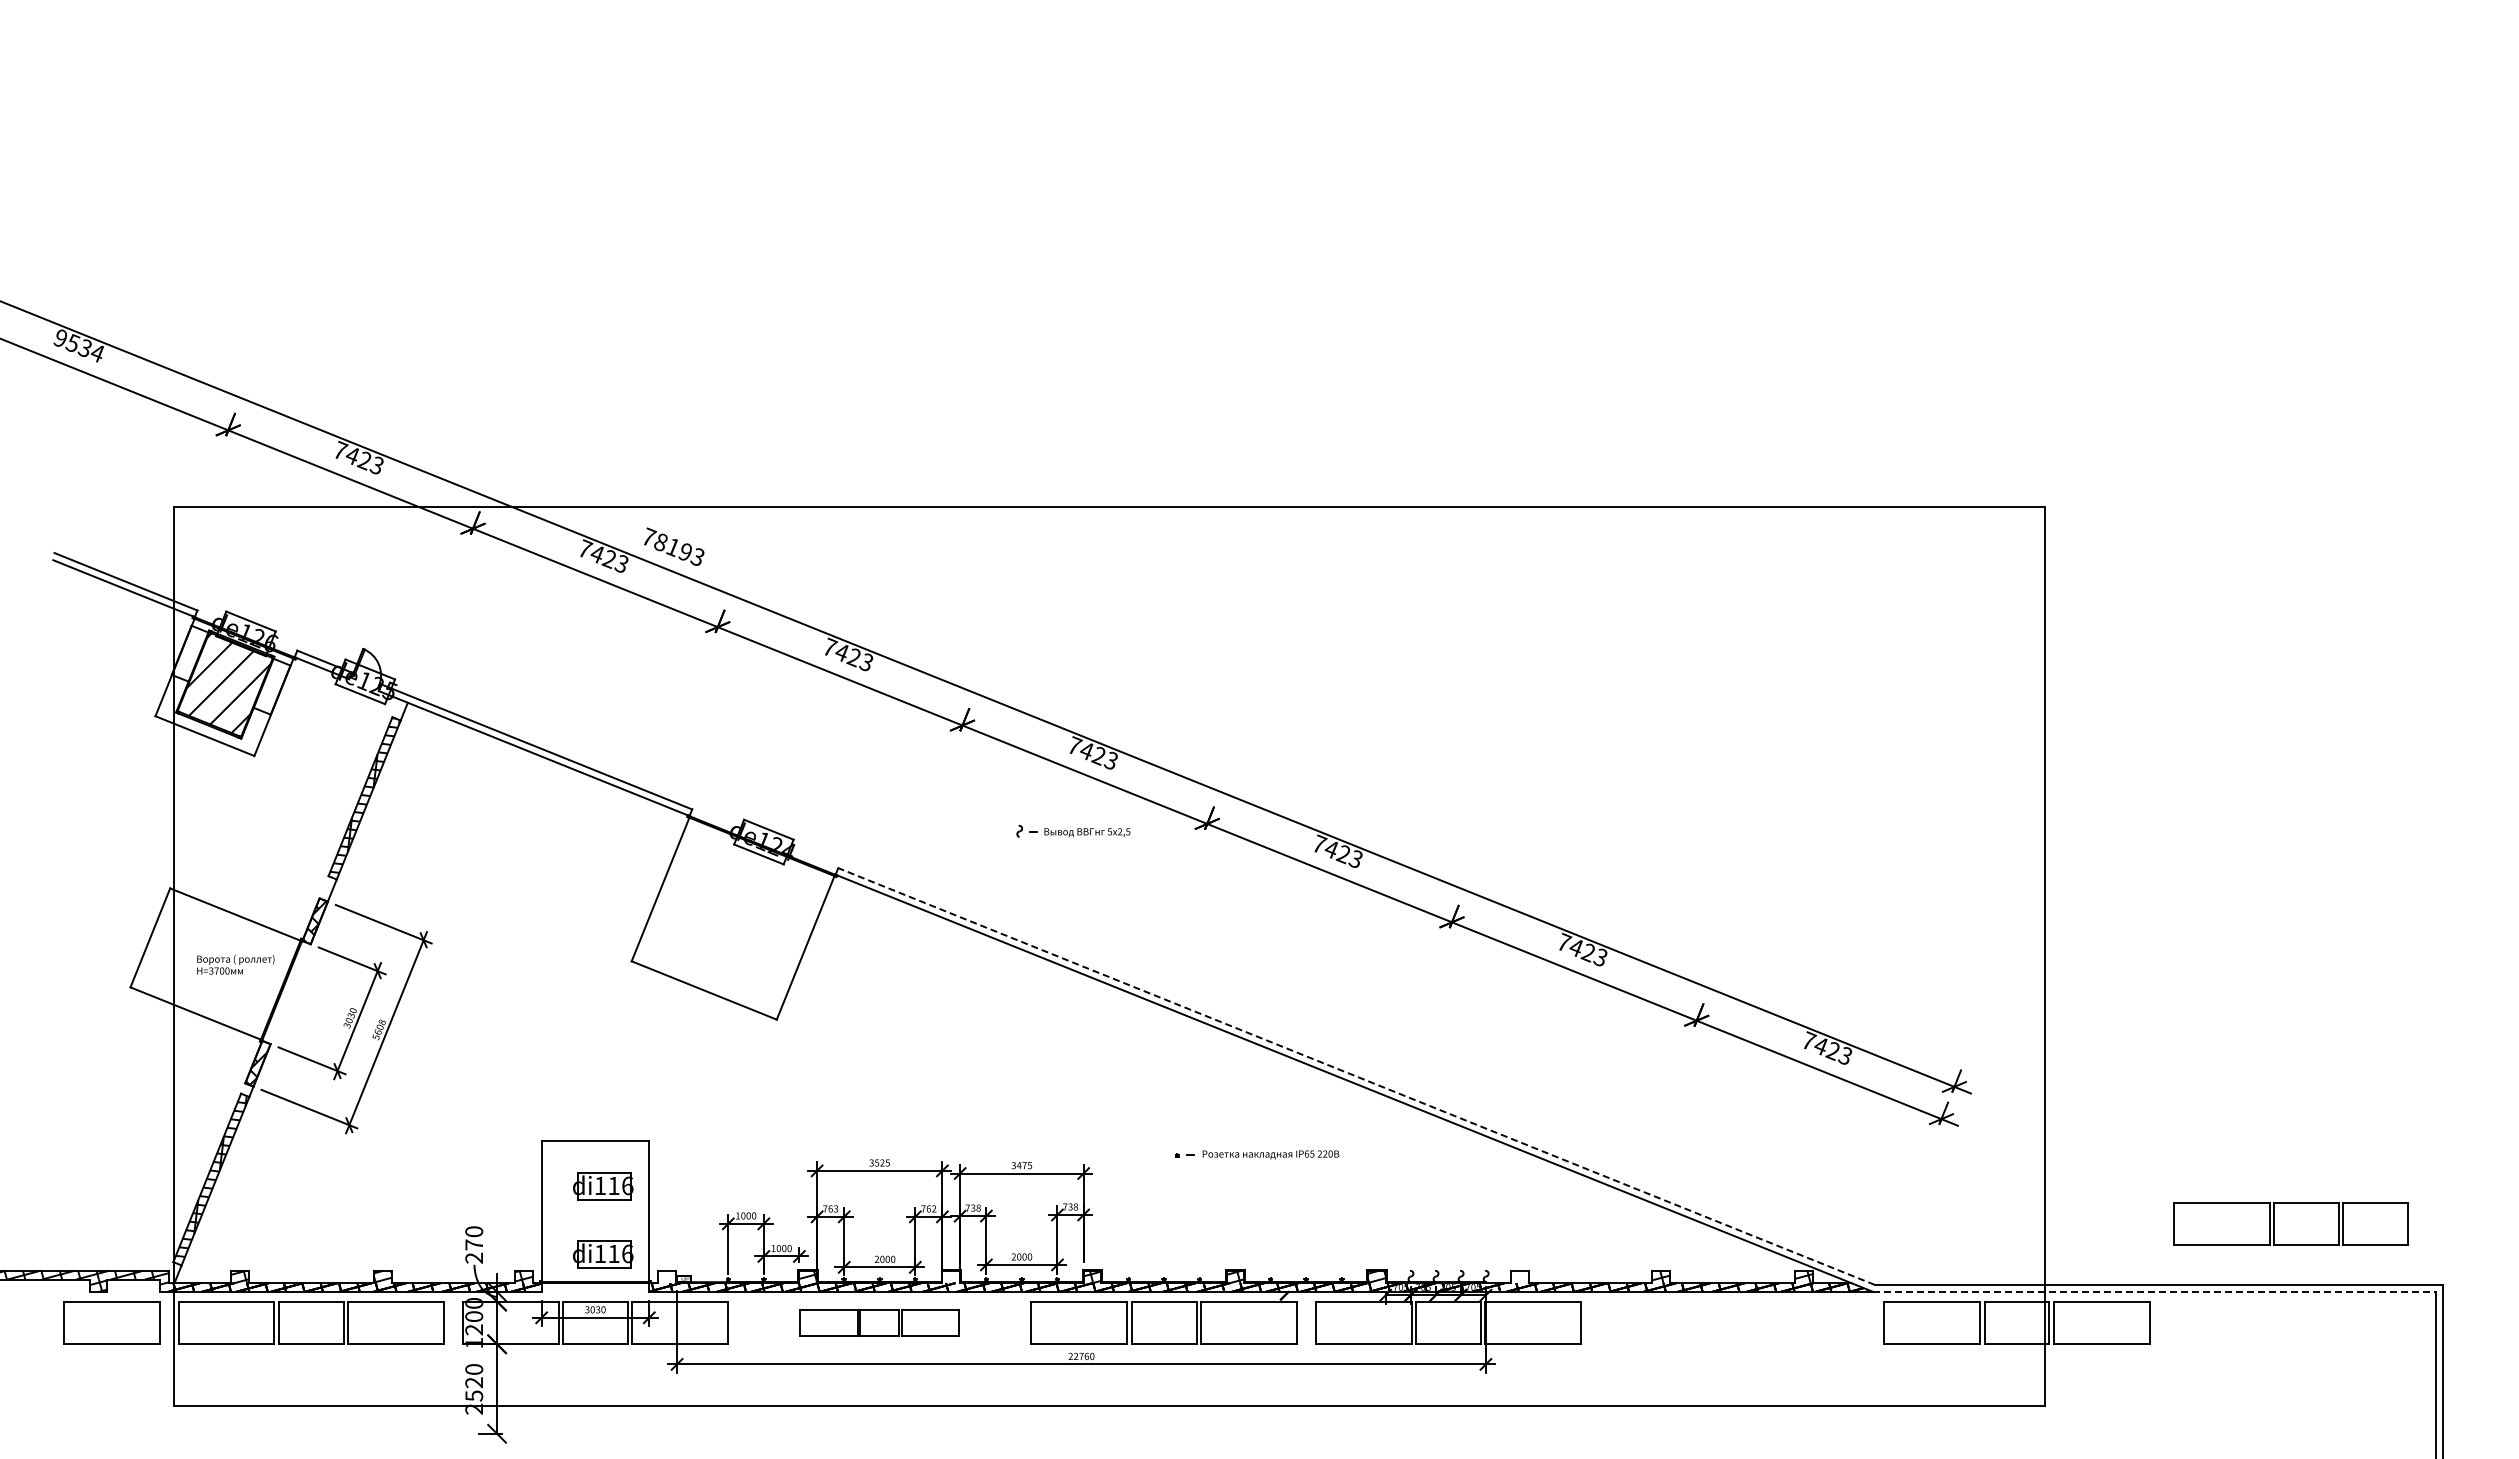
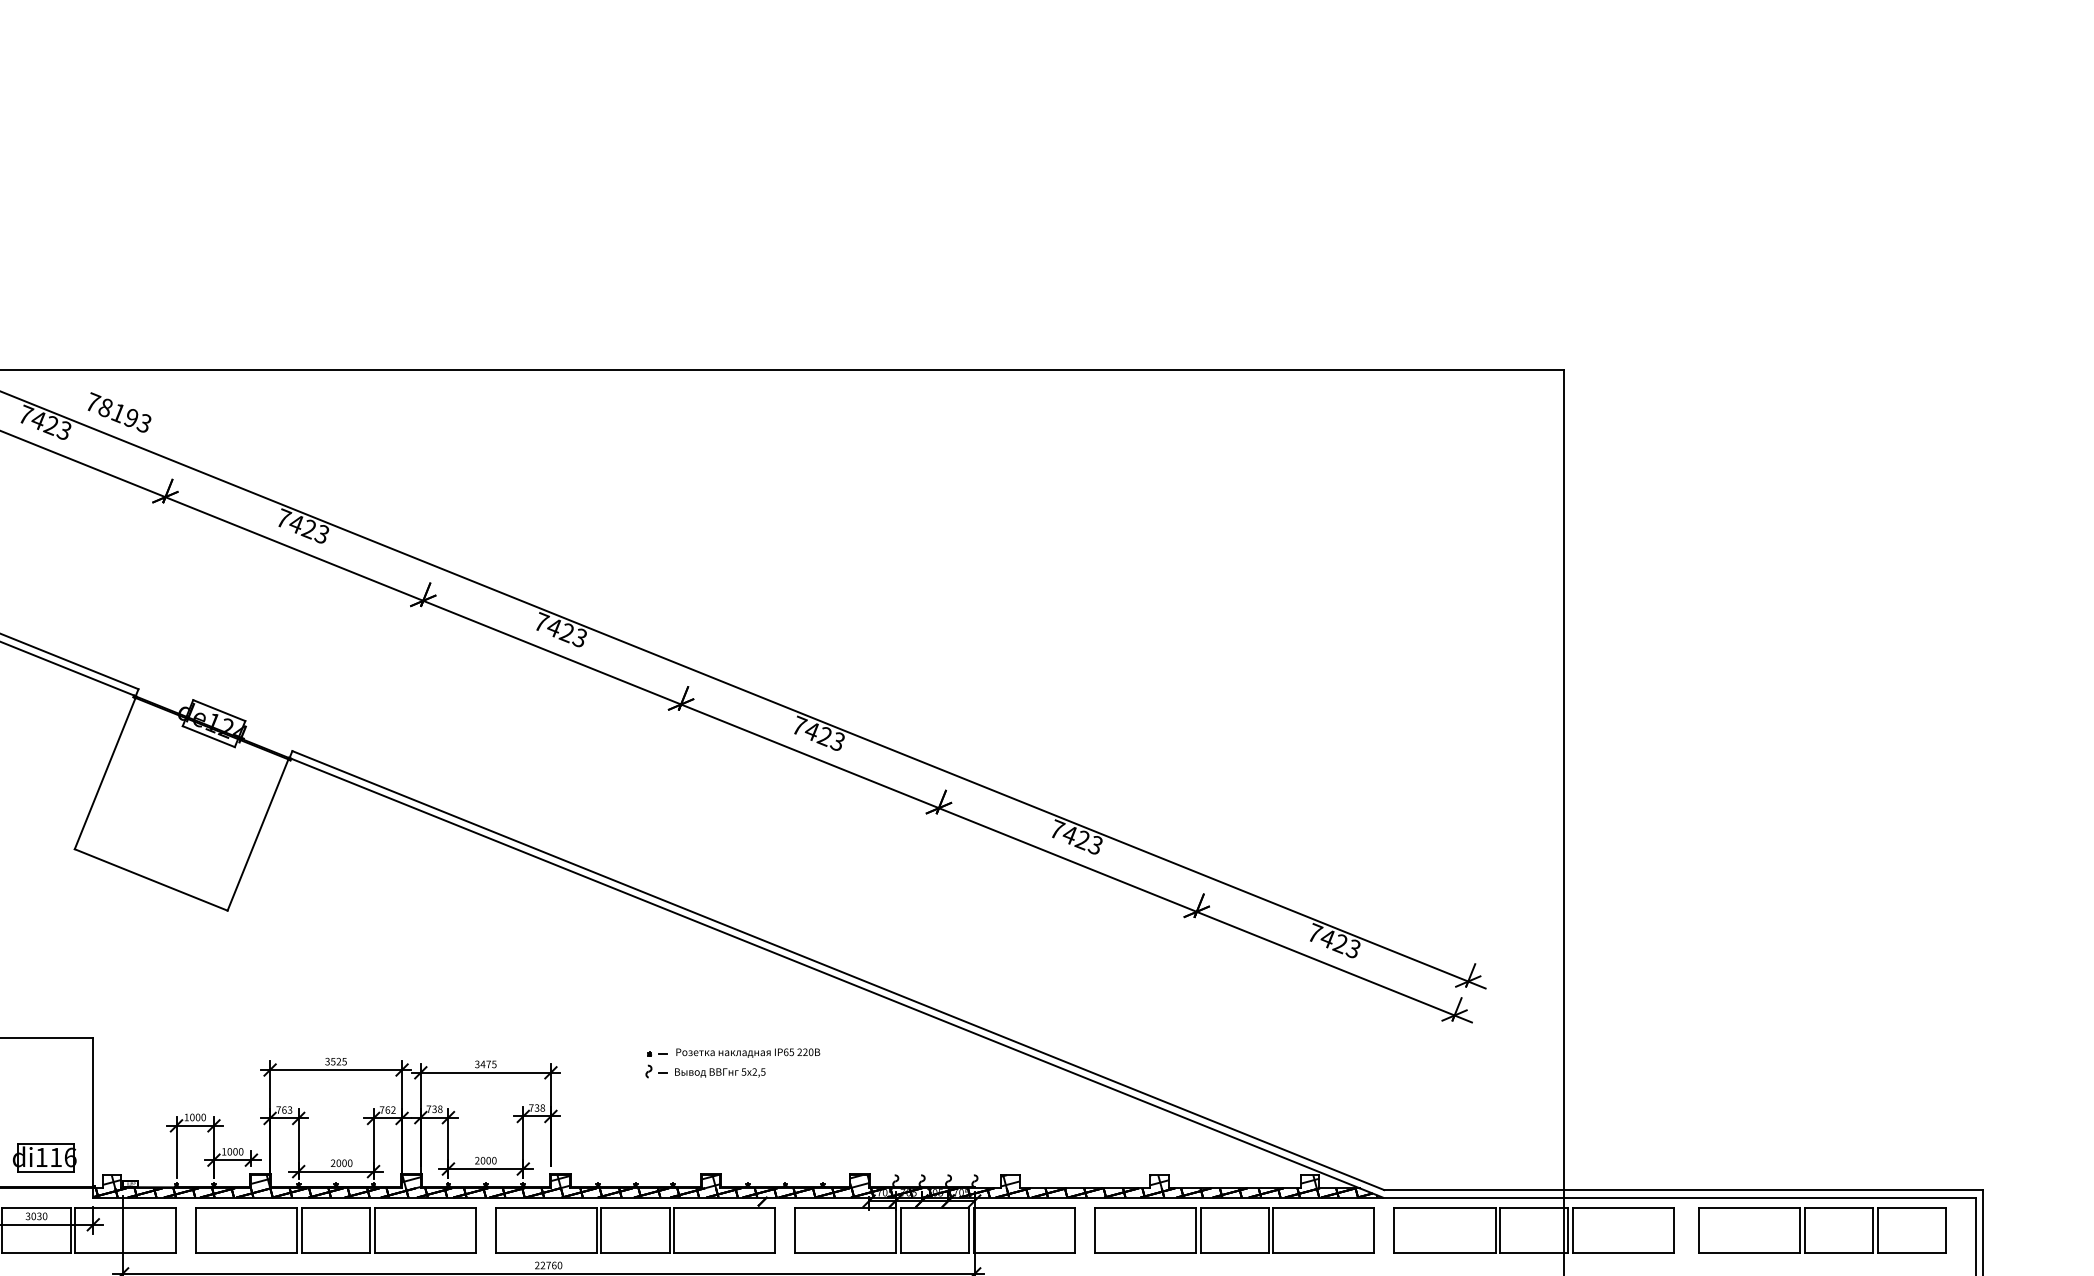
part: (1073, 830) -> (705, 1070), moved
line: (1356, 1076) -> (838, 970), dashed -> solid
part: (603, 1186) -> (45, 1086), removed
part: (2290, 1223) -> (1822, 1229), moved
hatch: (666, 1276) -> (111, 1181), added
hatch: (951, 1276) -> (411, 1181), added
hatch: (1519, 1276) -> (1010, 1181), added
line: (2155, 1292) -> (1680, 1198), dashed -> solid
part: (879, 1322) -> (335, 1229), size x1.67
part: (1732, 1322) -> (1234, 1229), added

